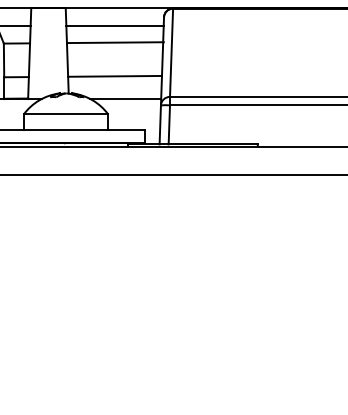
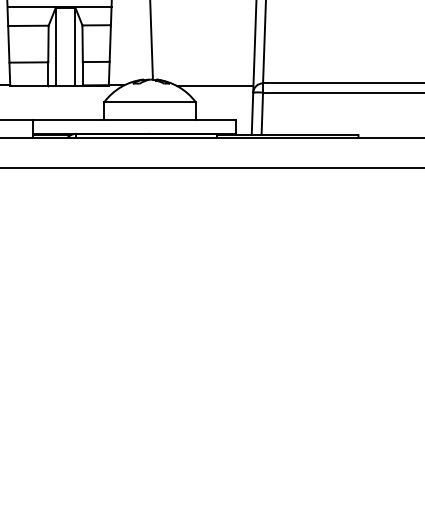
line: (115, 26) -> (203, 6), removed
line: (115, 41) -> (203, 23), removed
line: (115, 75) -> (203, 60), removed

